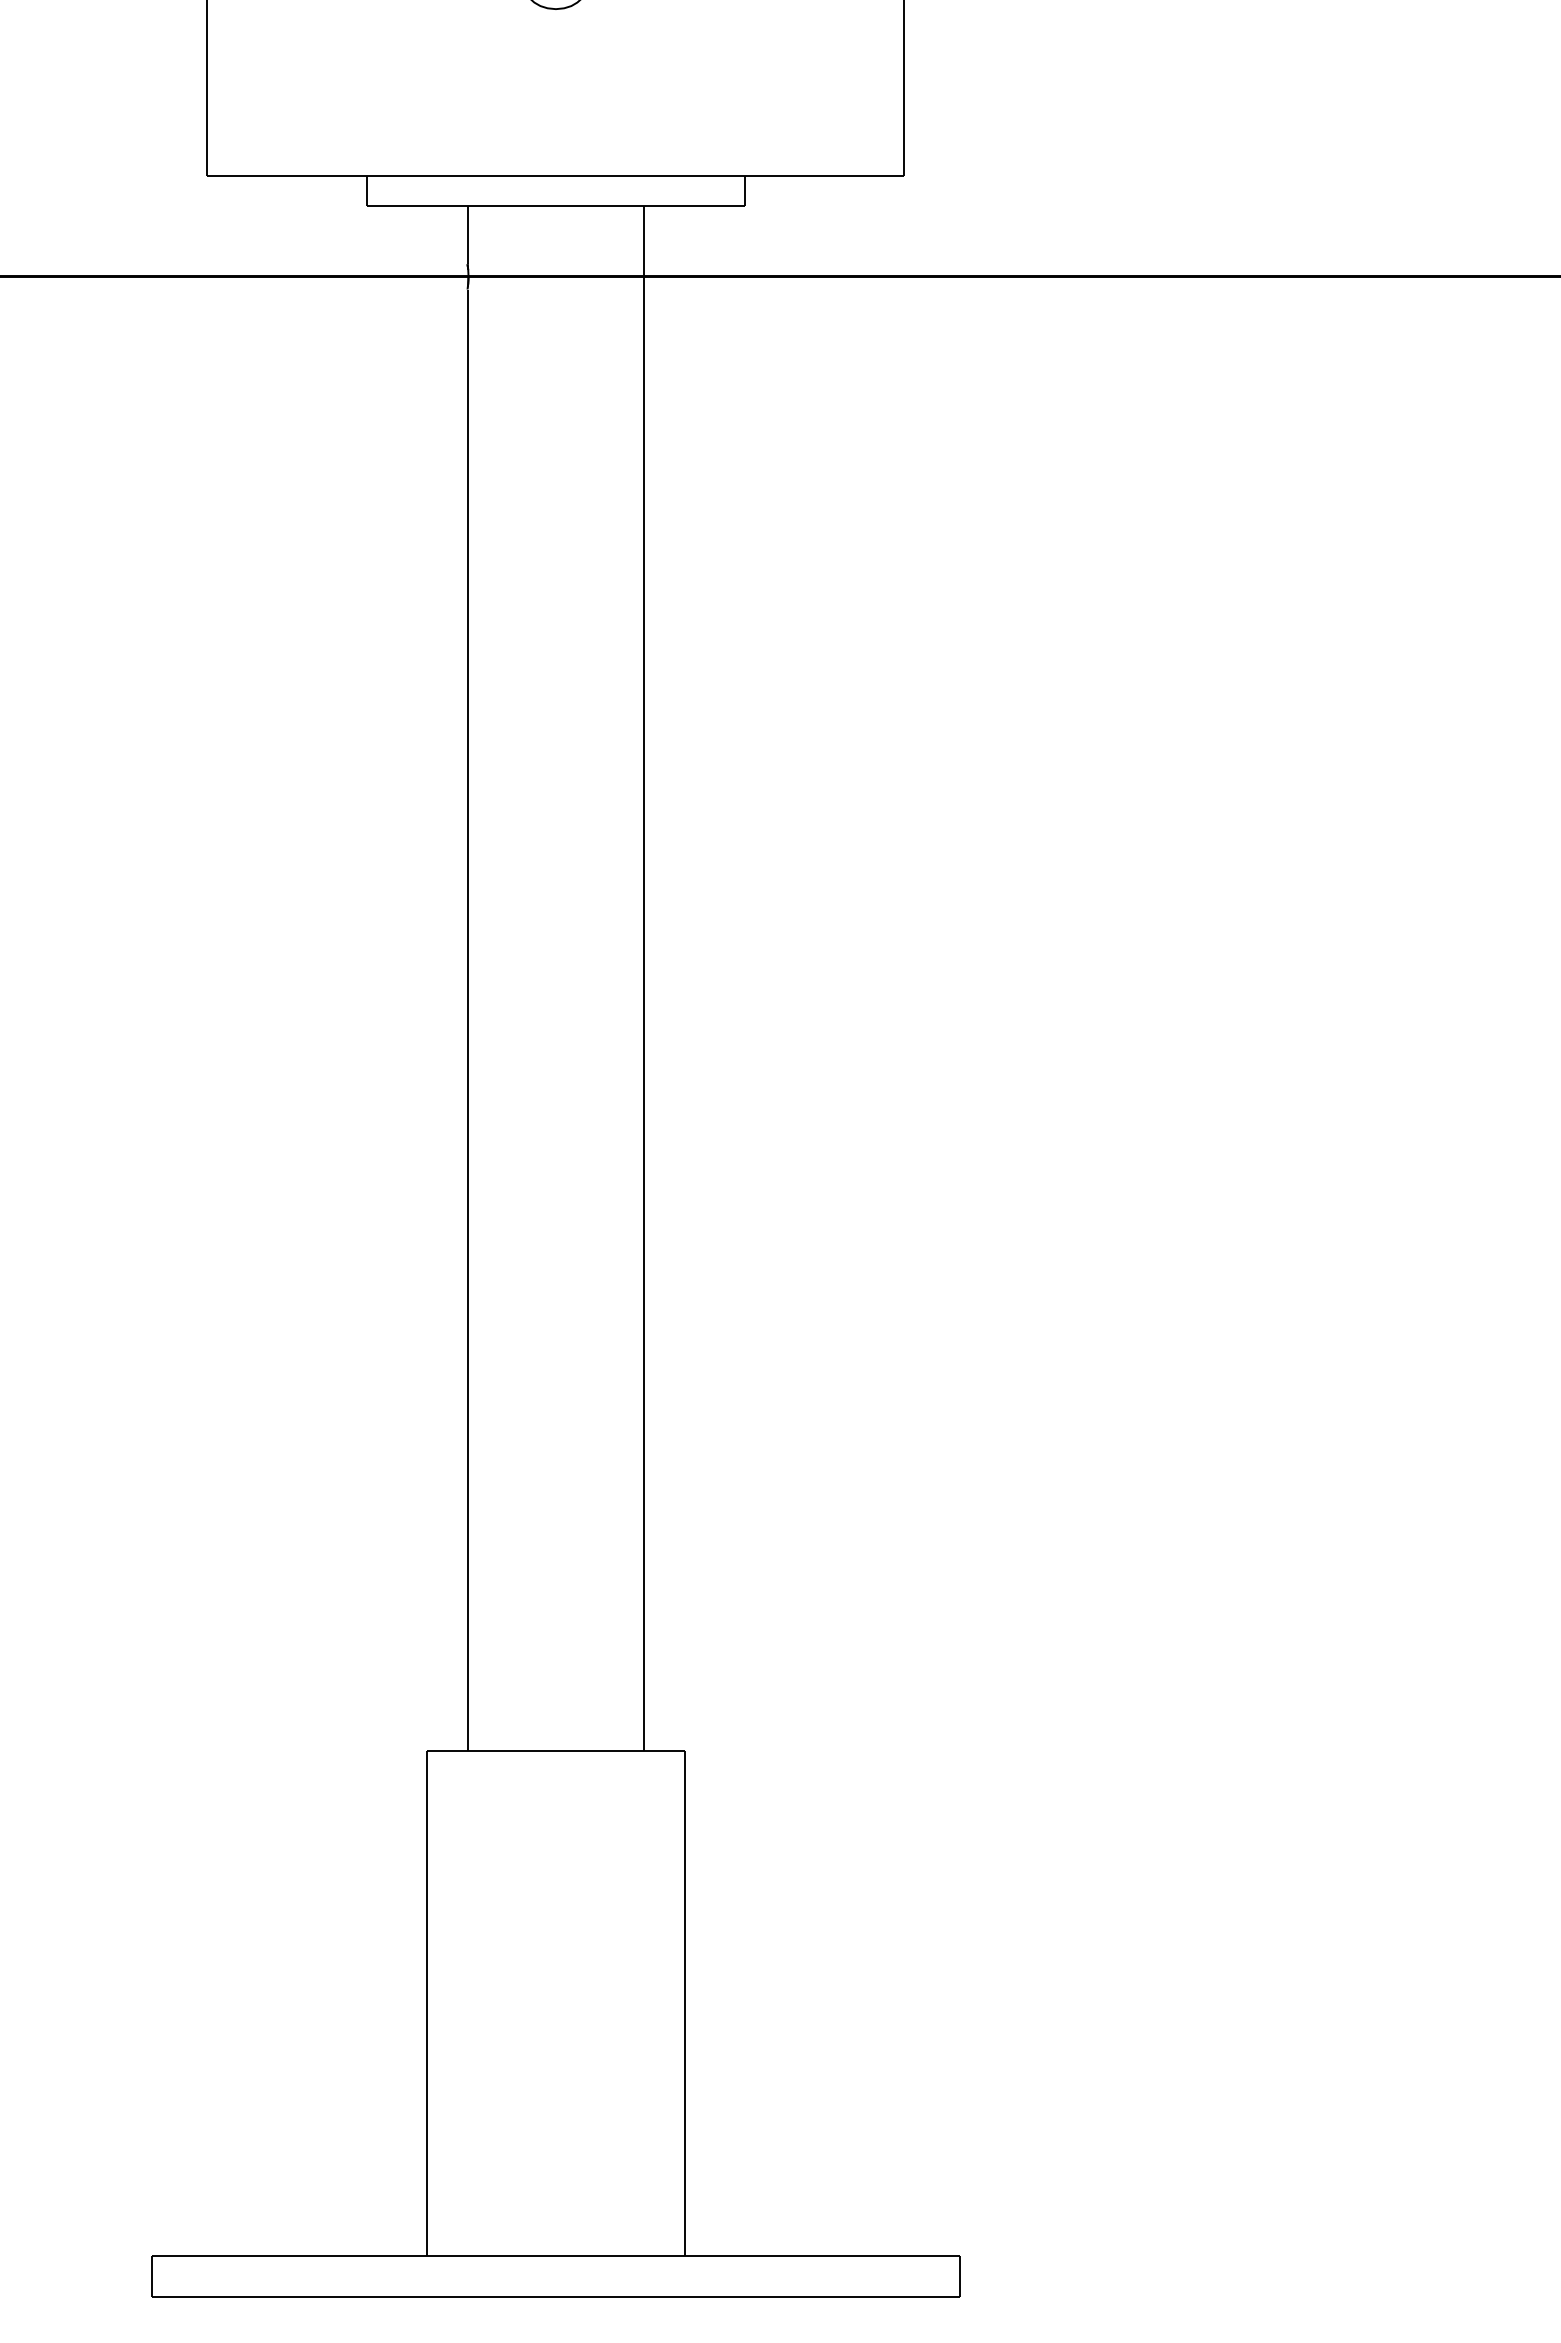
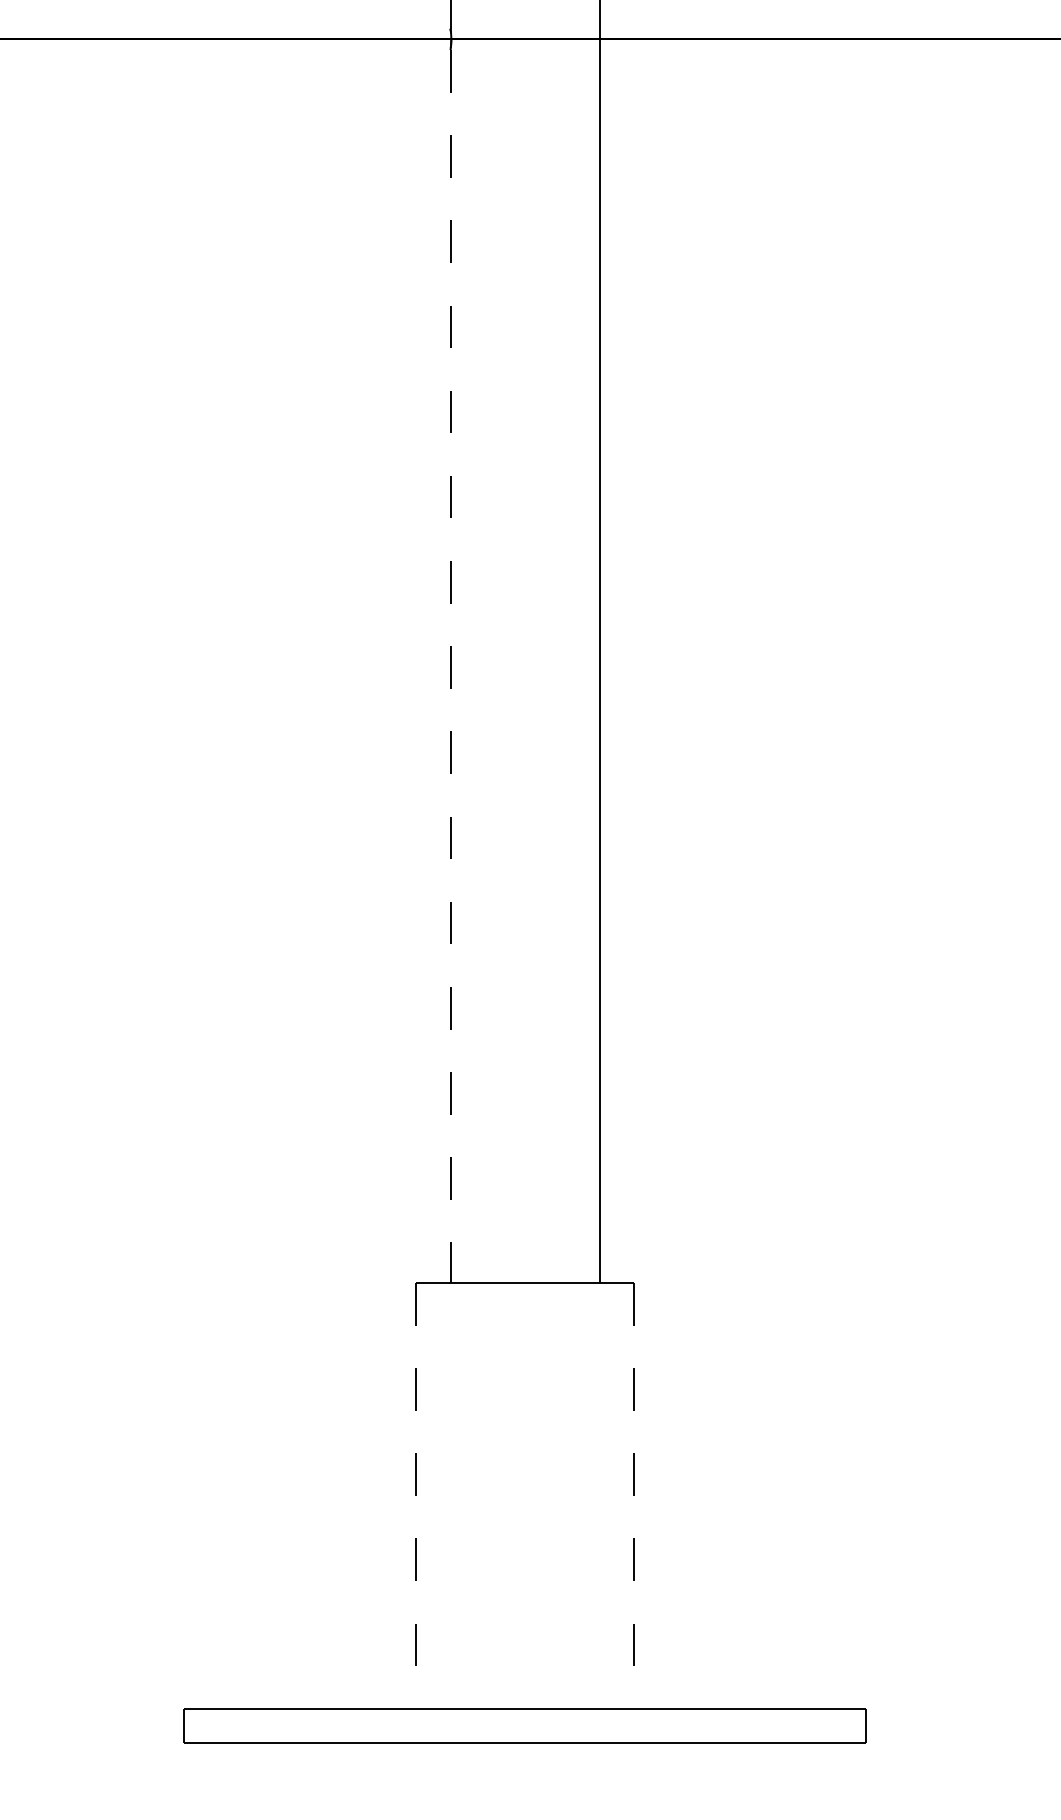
line: (467, 1020) -> (450, 666), solid -> dashed
line: (427, 2004) -> (416, 1496), solid -> dashed
line: (684, 2004) -> (633, 1496), solid -> dashed

